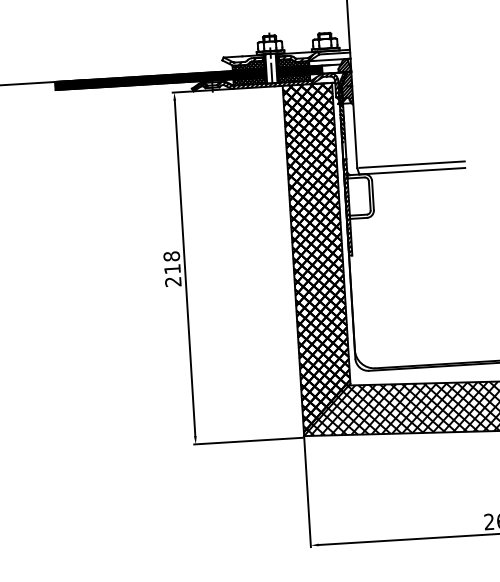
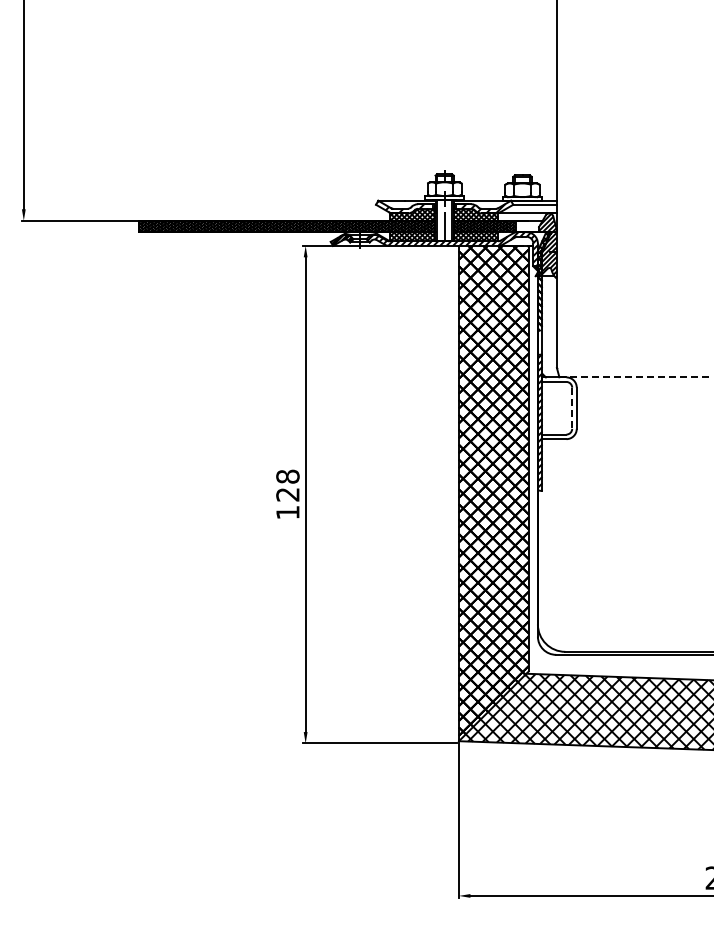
line: (412, 165) -> (634, 368), removed
line: (412, 171) -> (634, 377), solid -> dashed
line: (369, 195) -> (572, 408), solid -> dashed
text: (172, 275) -> (287, 503), 218 -> 128

